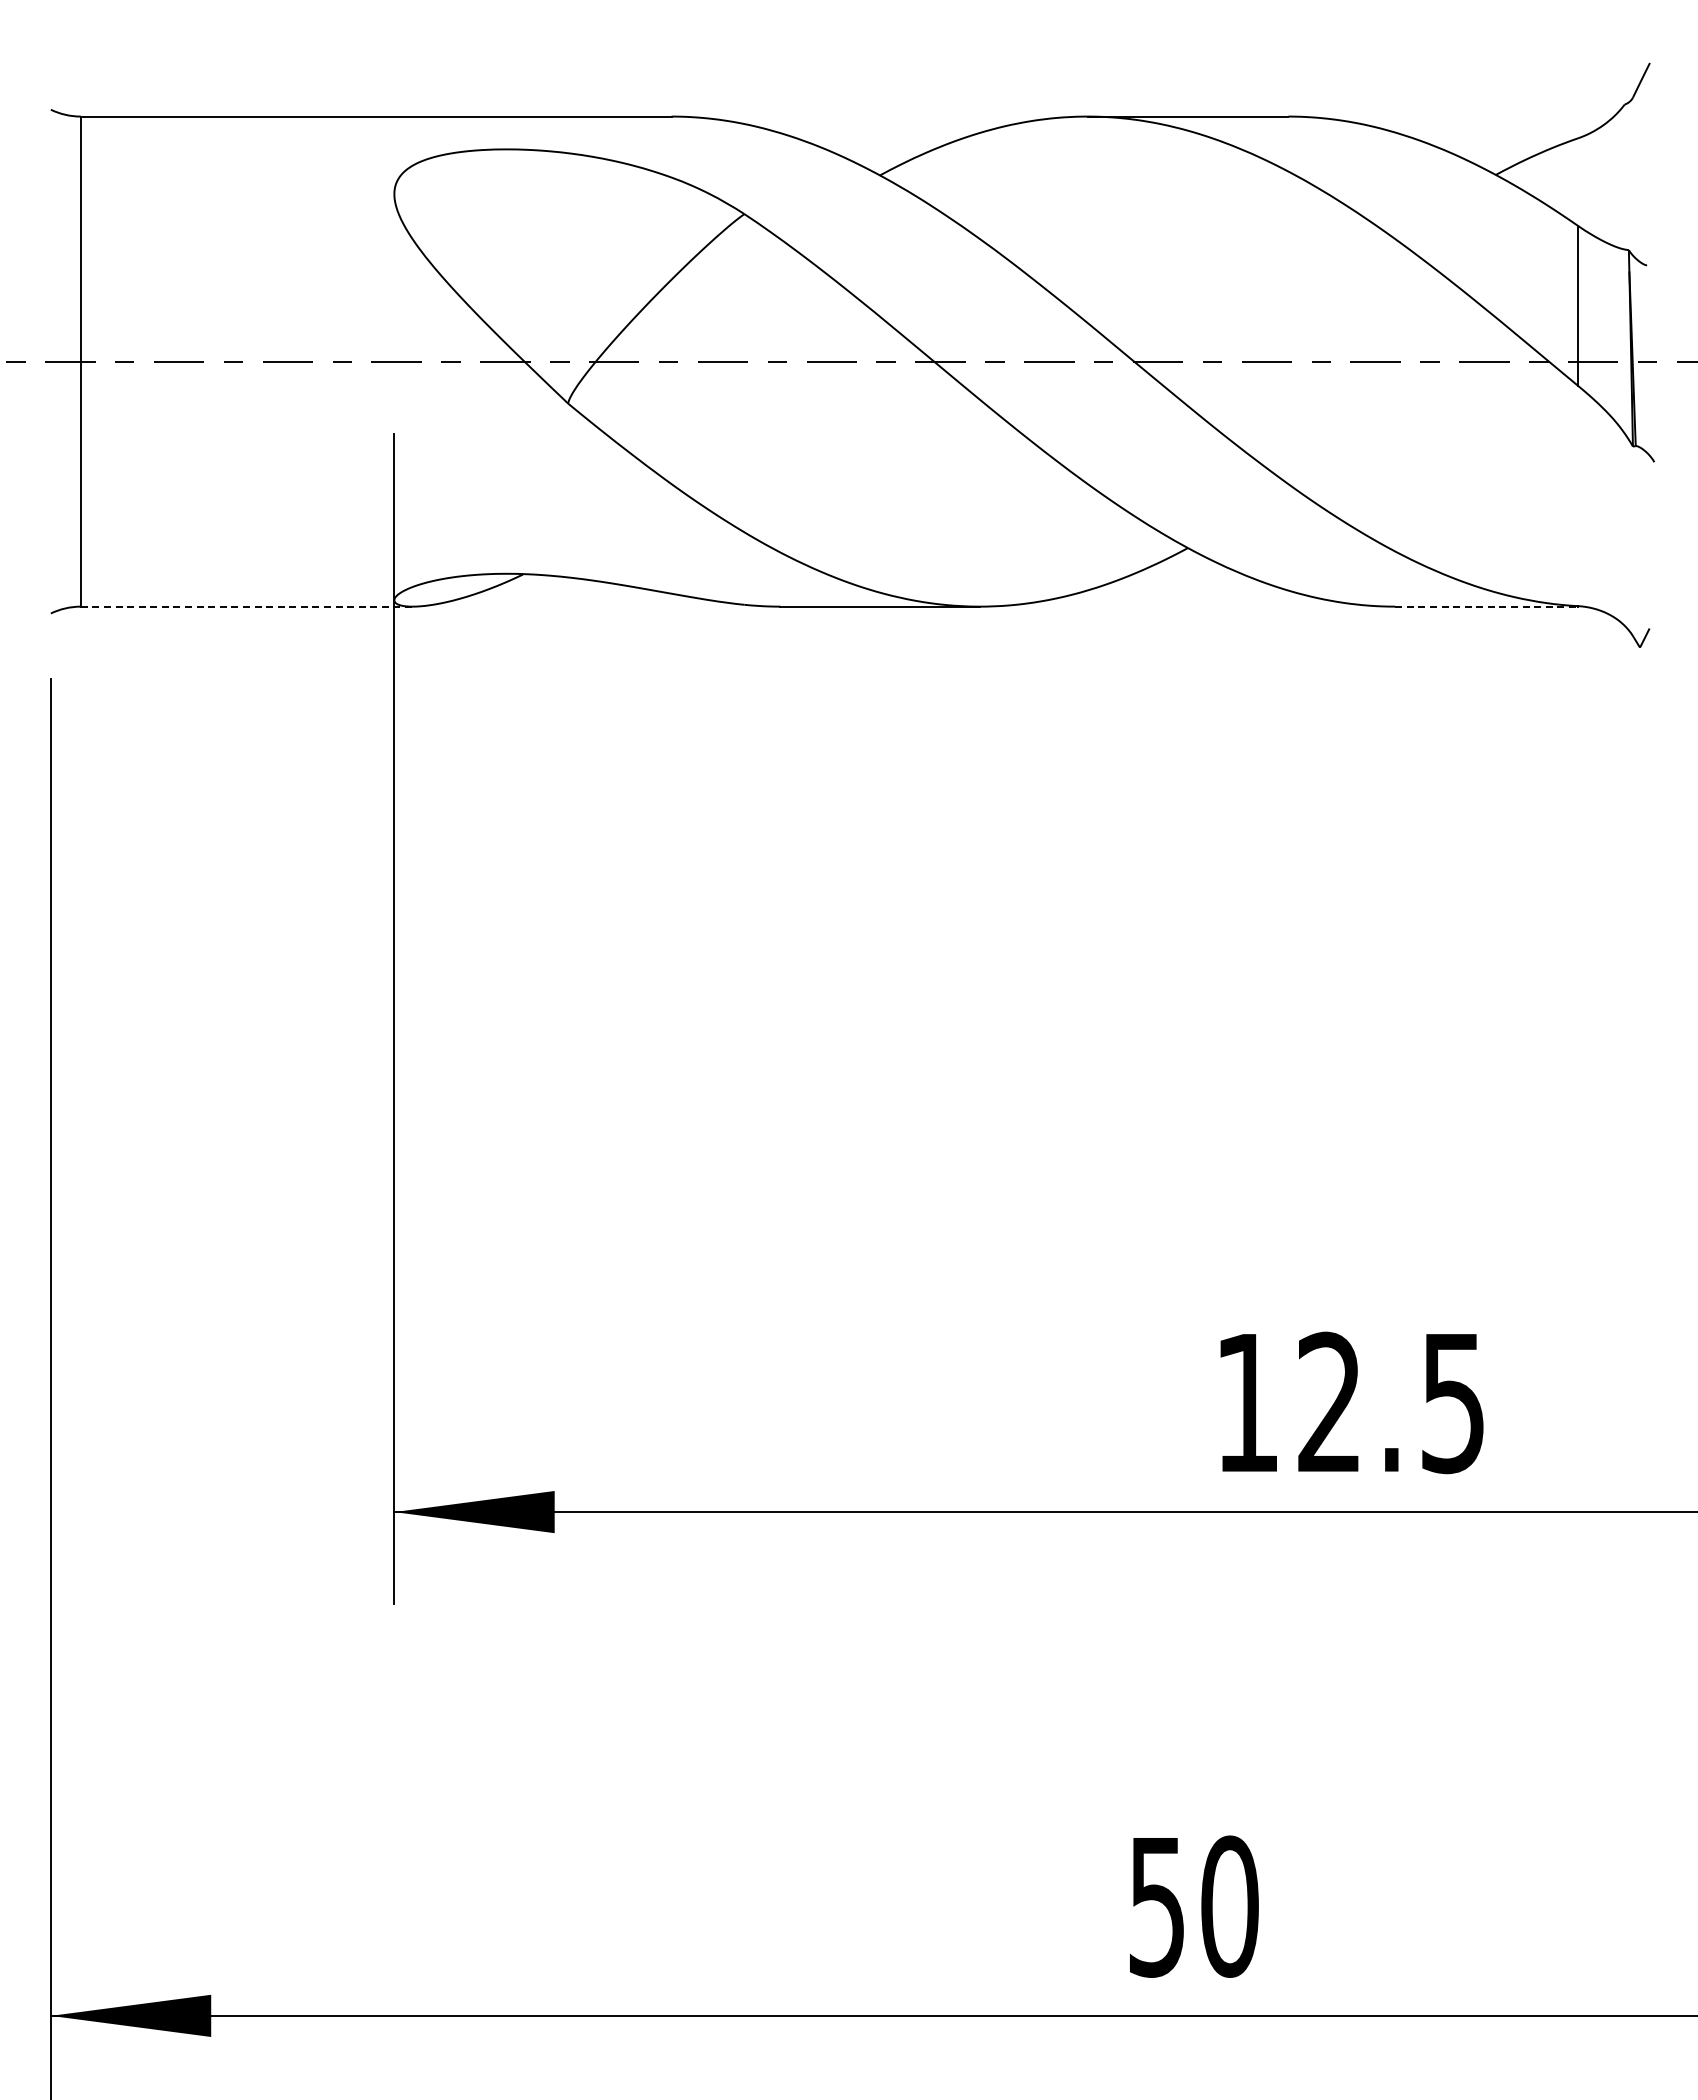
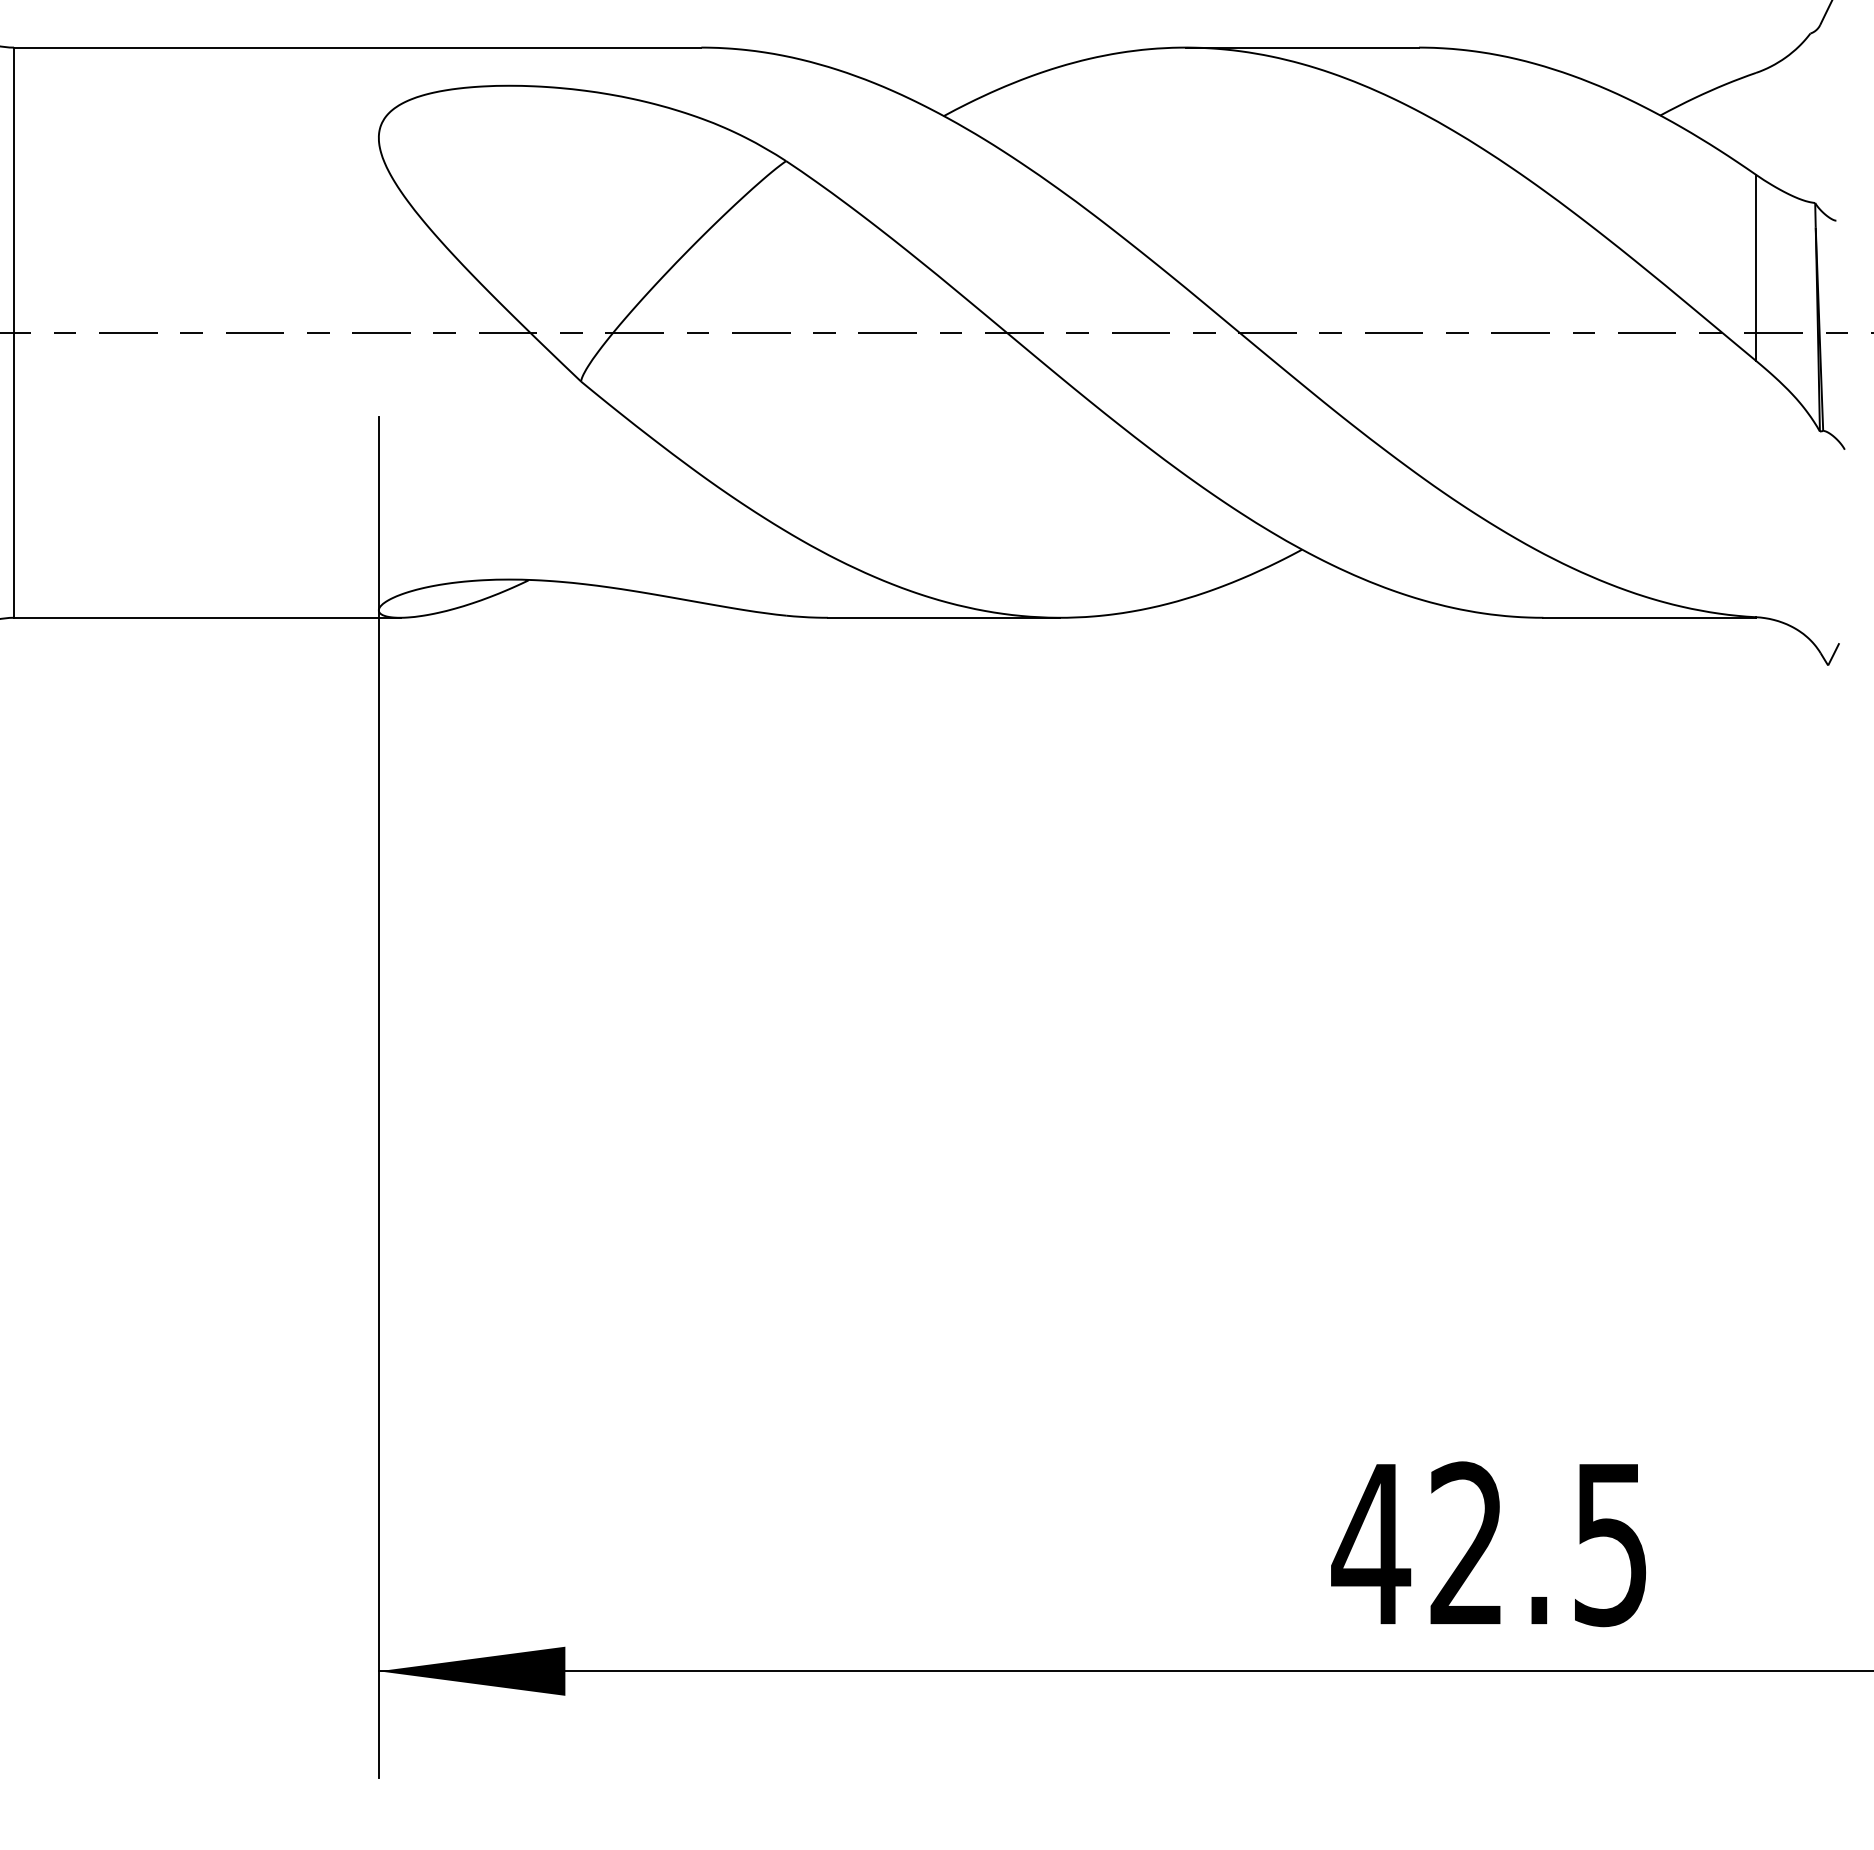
line: (247, 606) -> (207, 617), dashed -> solid
line: (1487, 606) -> (1650, 617), dashed -> solid
text: (1246, 1402) -> (1370, 1543), 12.5 -> 42.5

